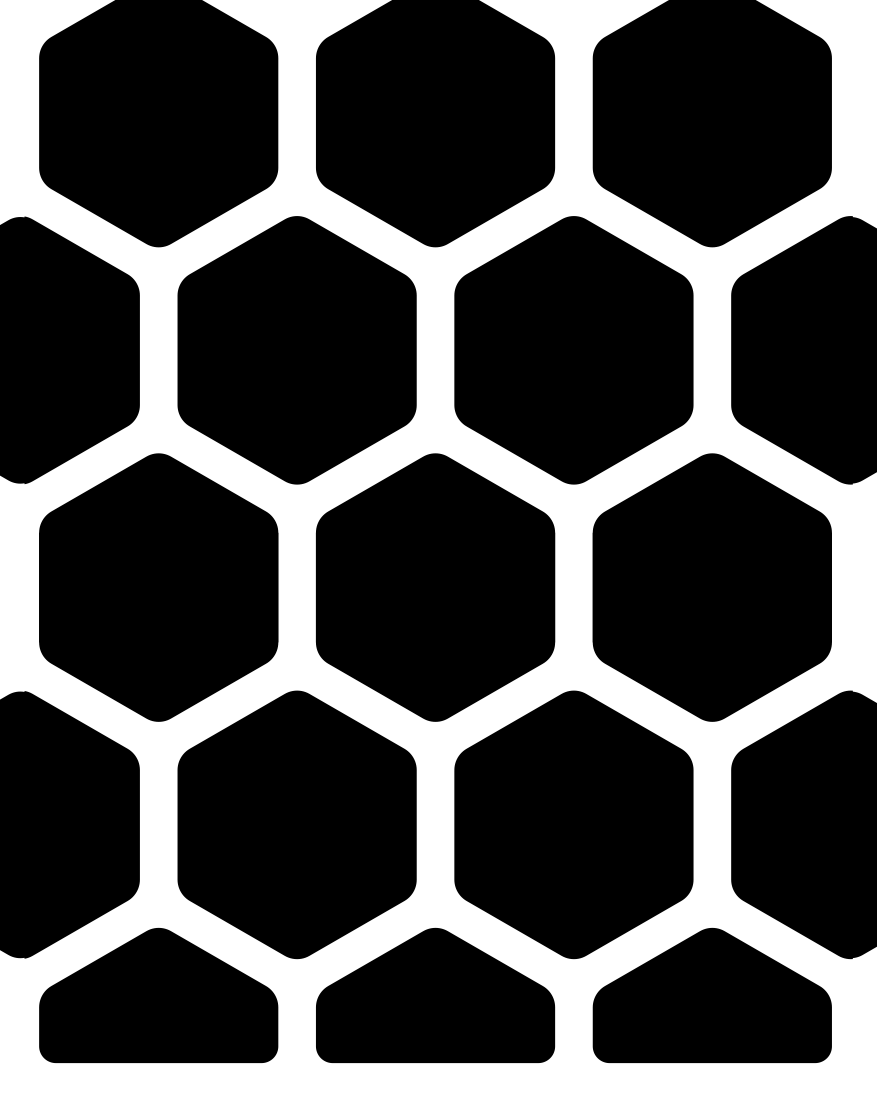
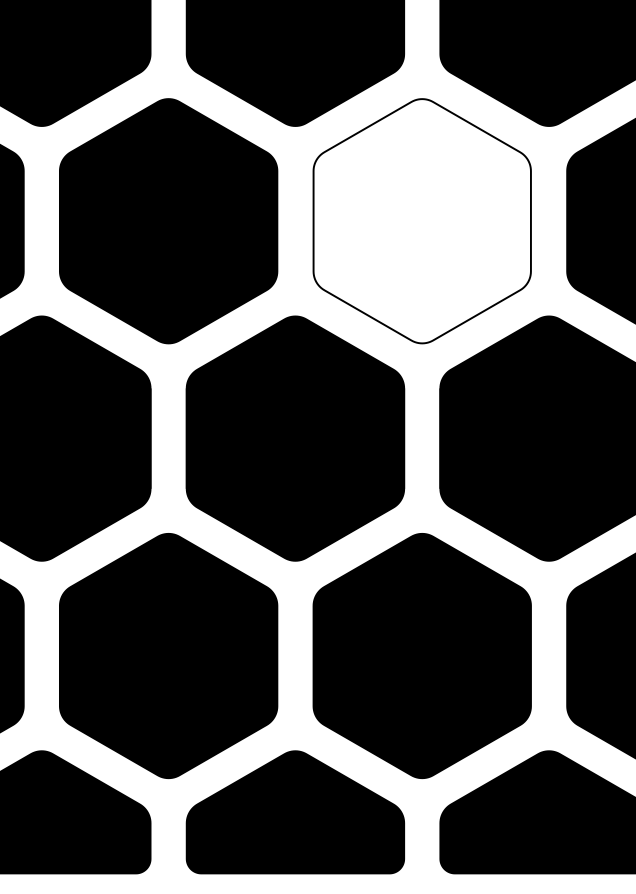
fill: (573, 350) -> (421, 221), removed

